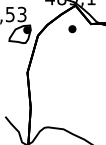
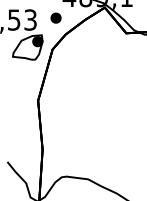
part: (72, 29) -> (56, 18), moved

